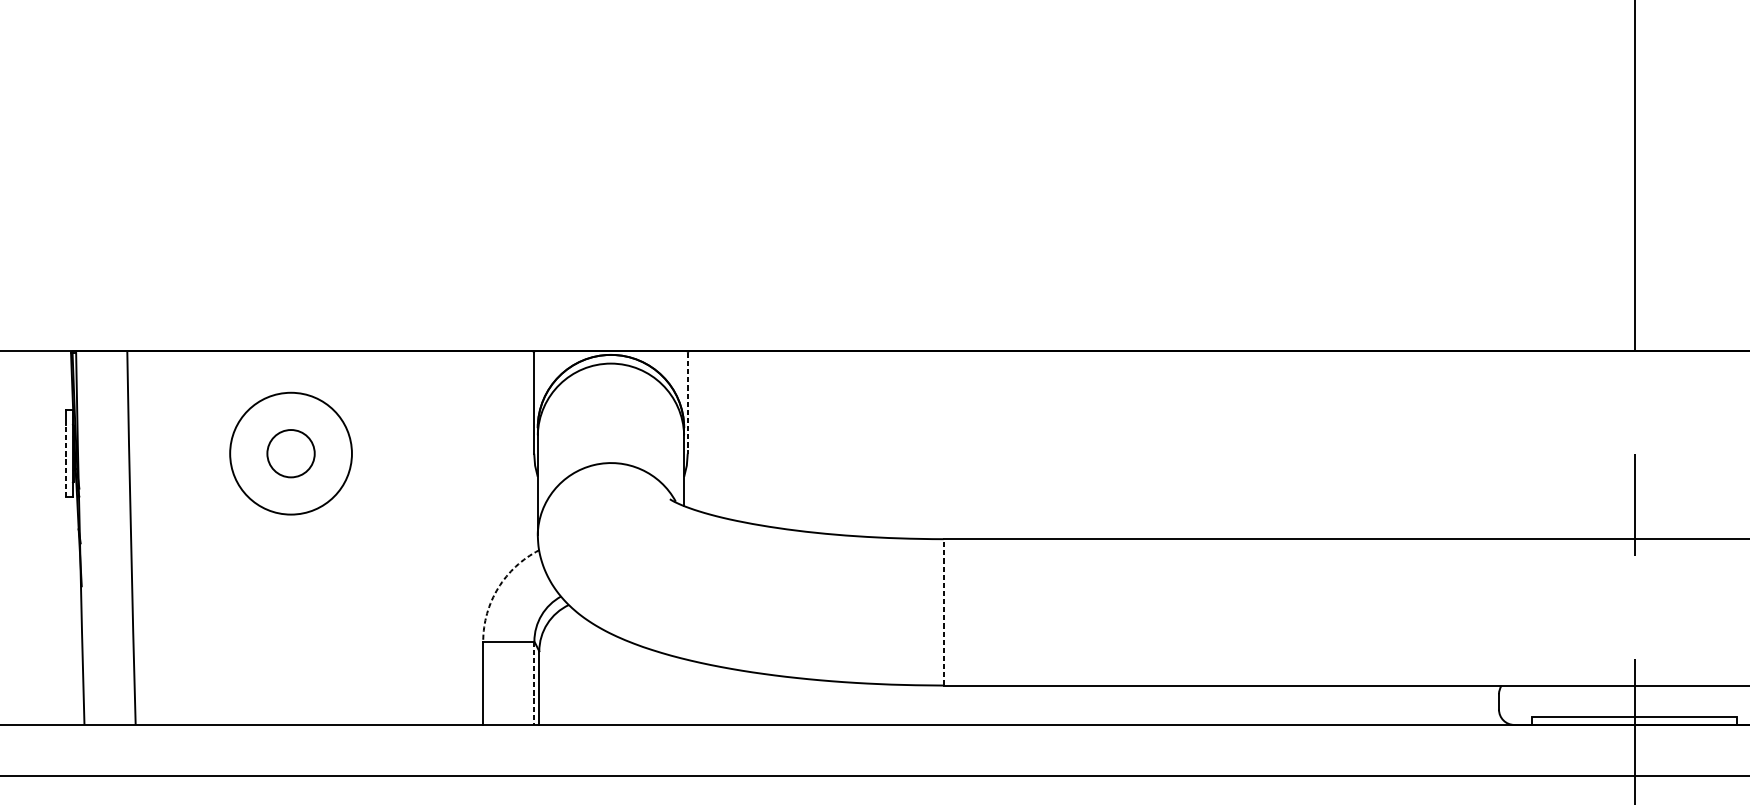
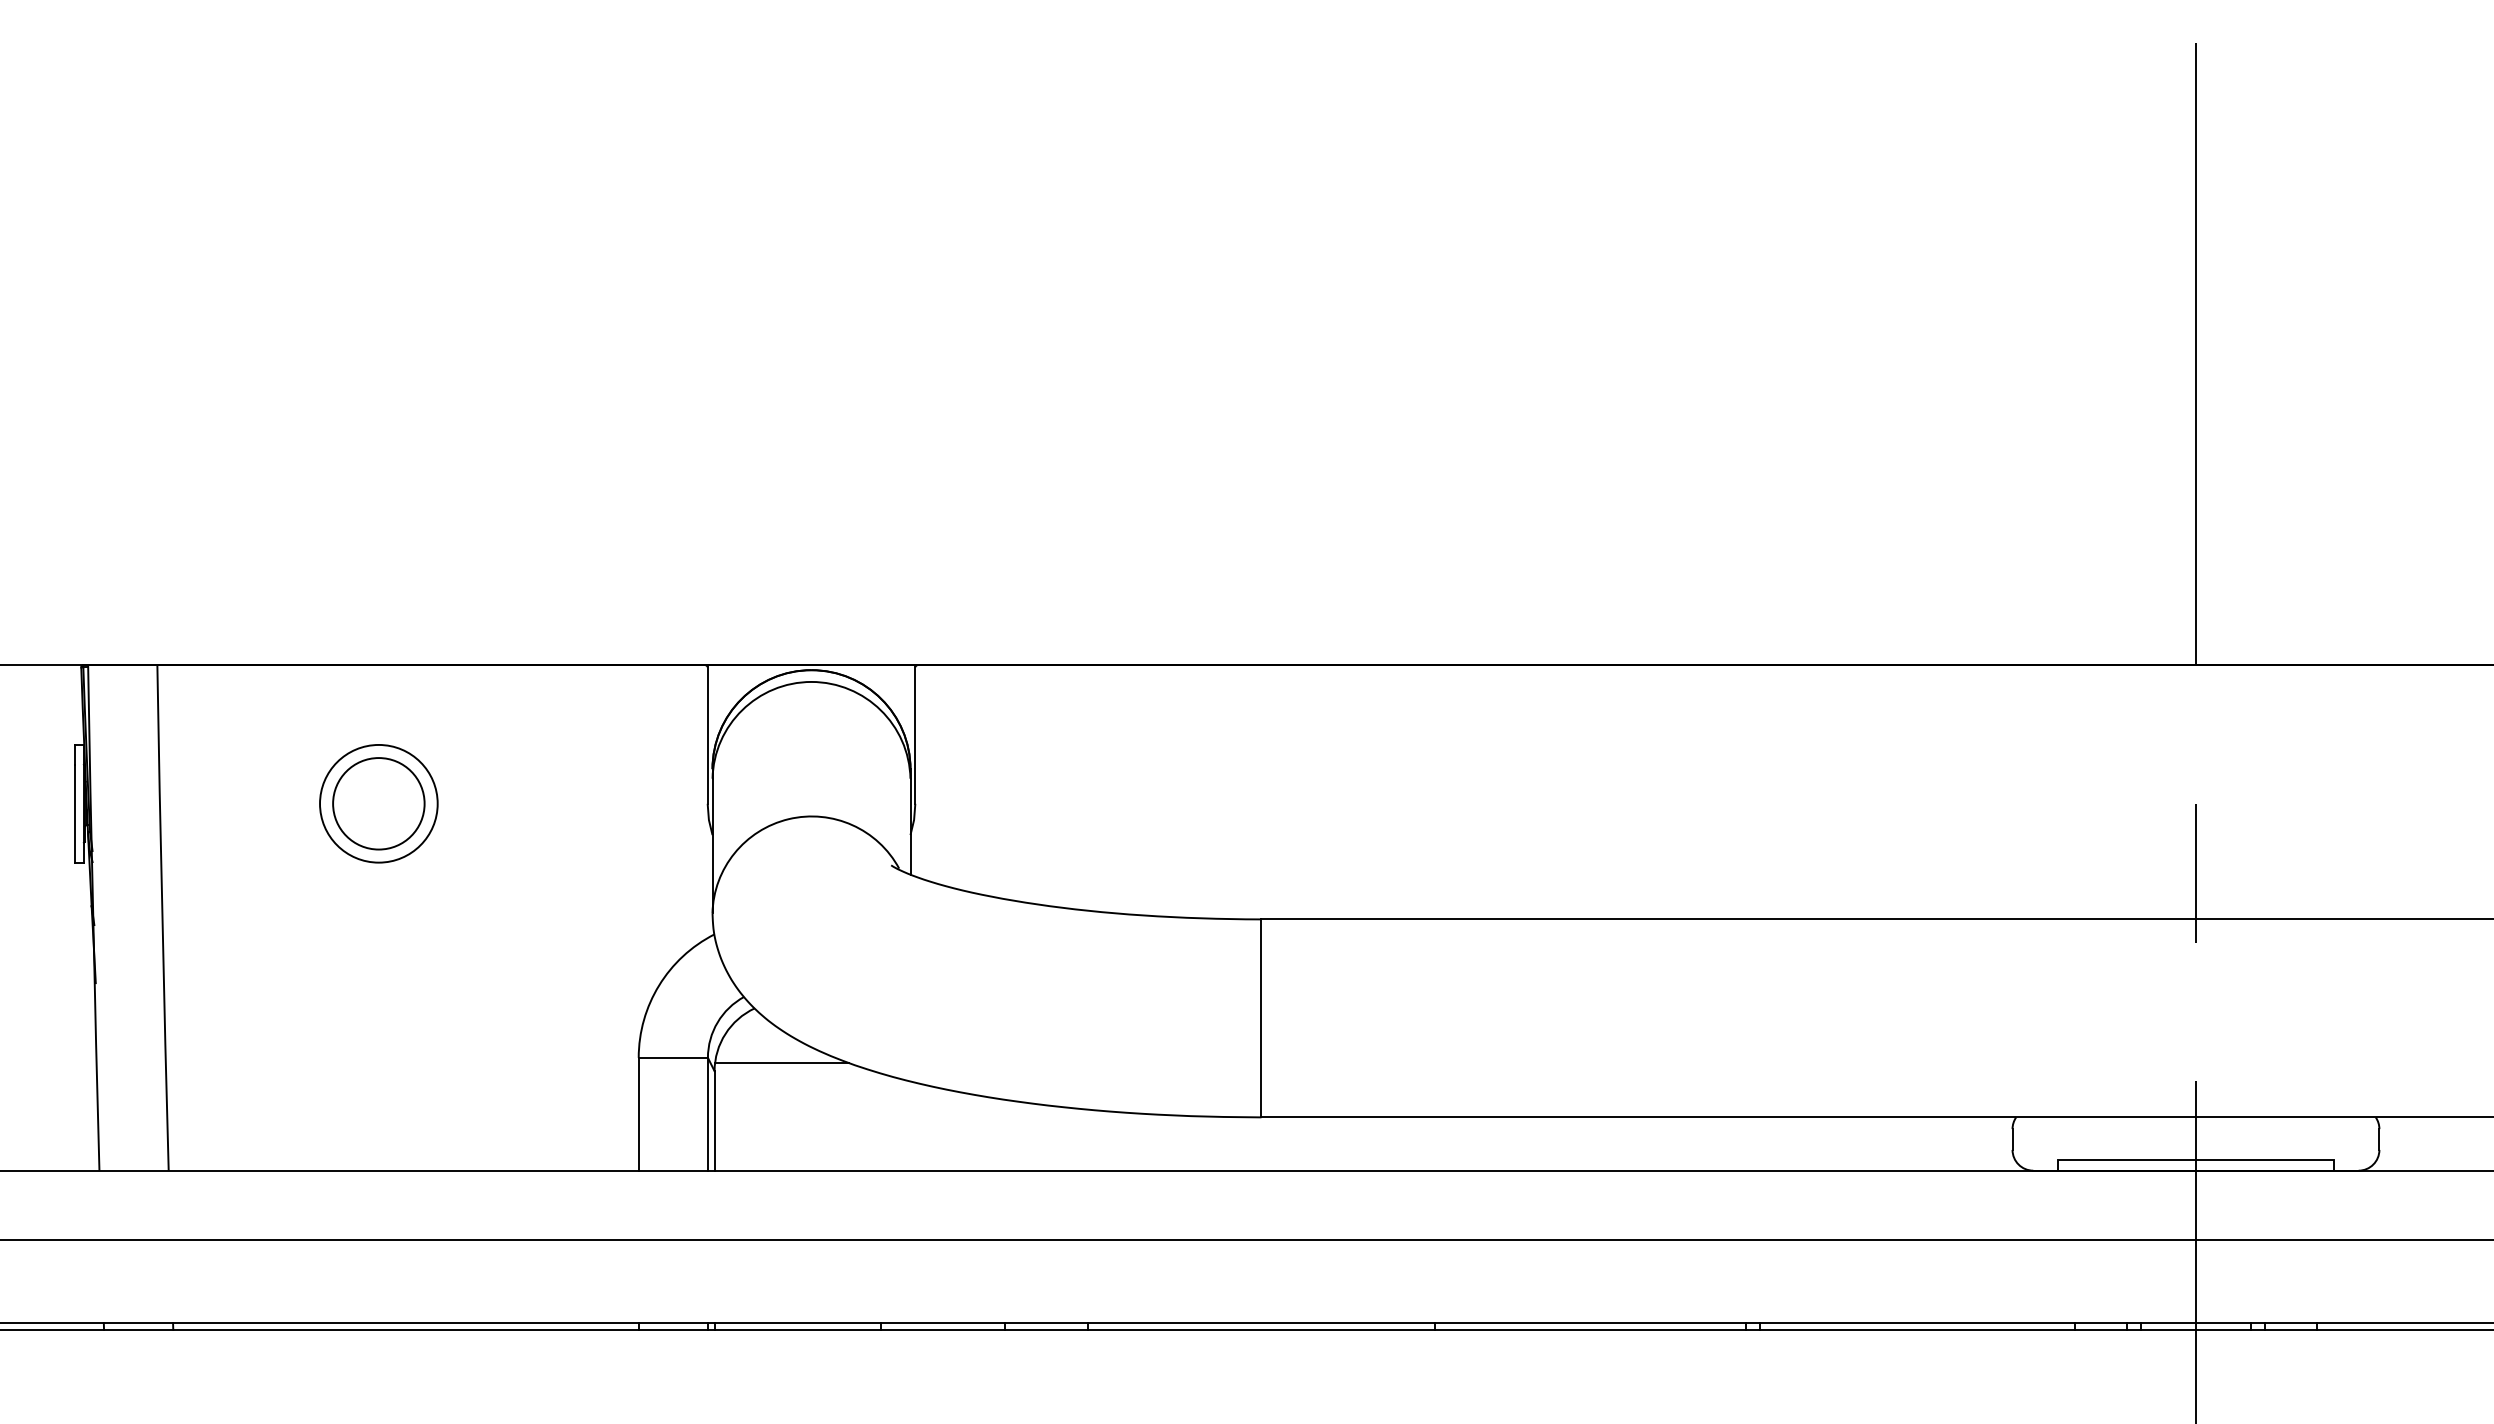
line: (687, 403) -> (915, 736), dashed -> solid
circle: (290, 453) -> (378, 803), size x0.71
circle: (290, 453) -> (378, 803), size x1.43
line: (66, 460) -> (74, 813), dashed -> solid
arc: (498, 588) -> (659, 985), dashed -> solid
line: (943, 612) -> (1261, 1018), dashed -> solid
line: (588, 644) -> (781, 1062), added
line: (534, 683) -> (707, 1114), dashed -> solid

